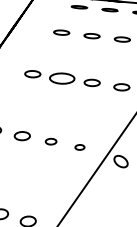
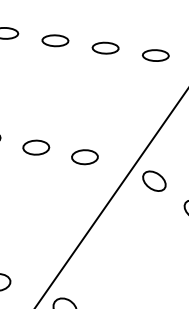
part: (62, 78) -> (55, 40), size x0.62
part: (50, 141) -> (35, 147), size x1.43
part: (79, 147) -> (84, 157), size x1.67

